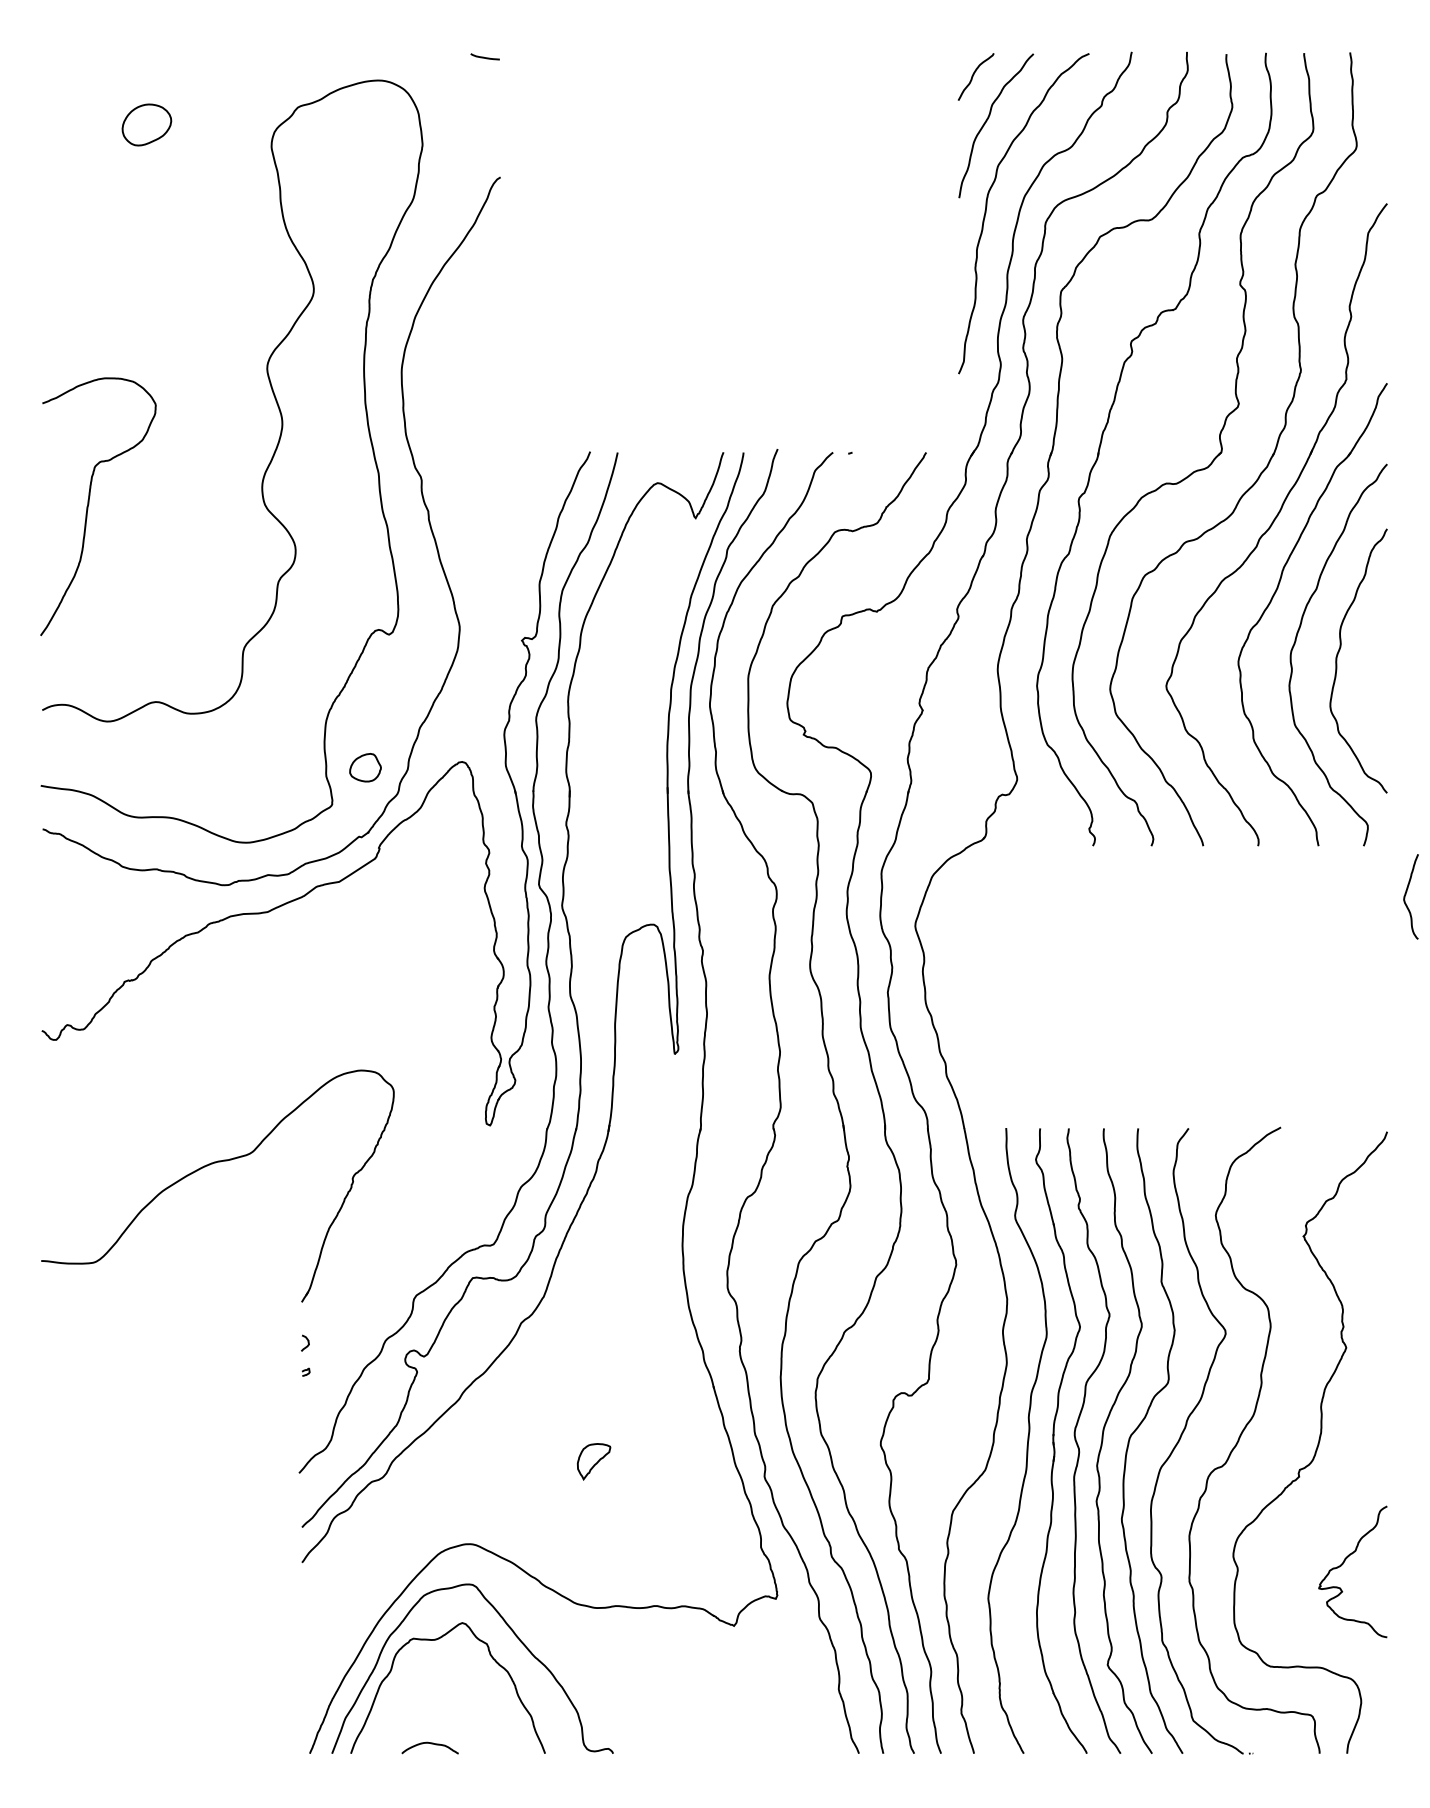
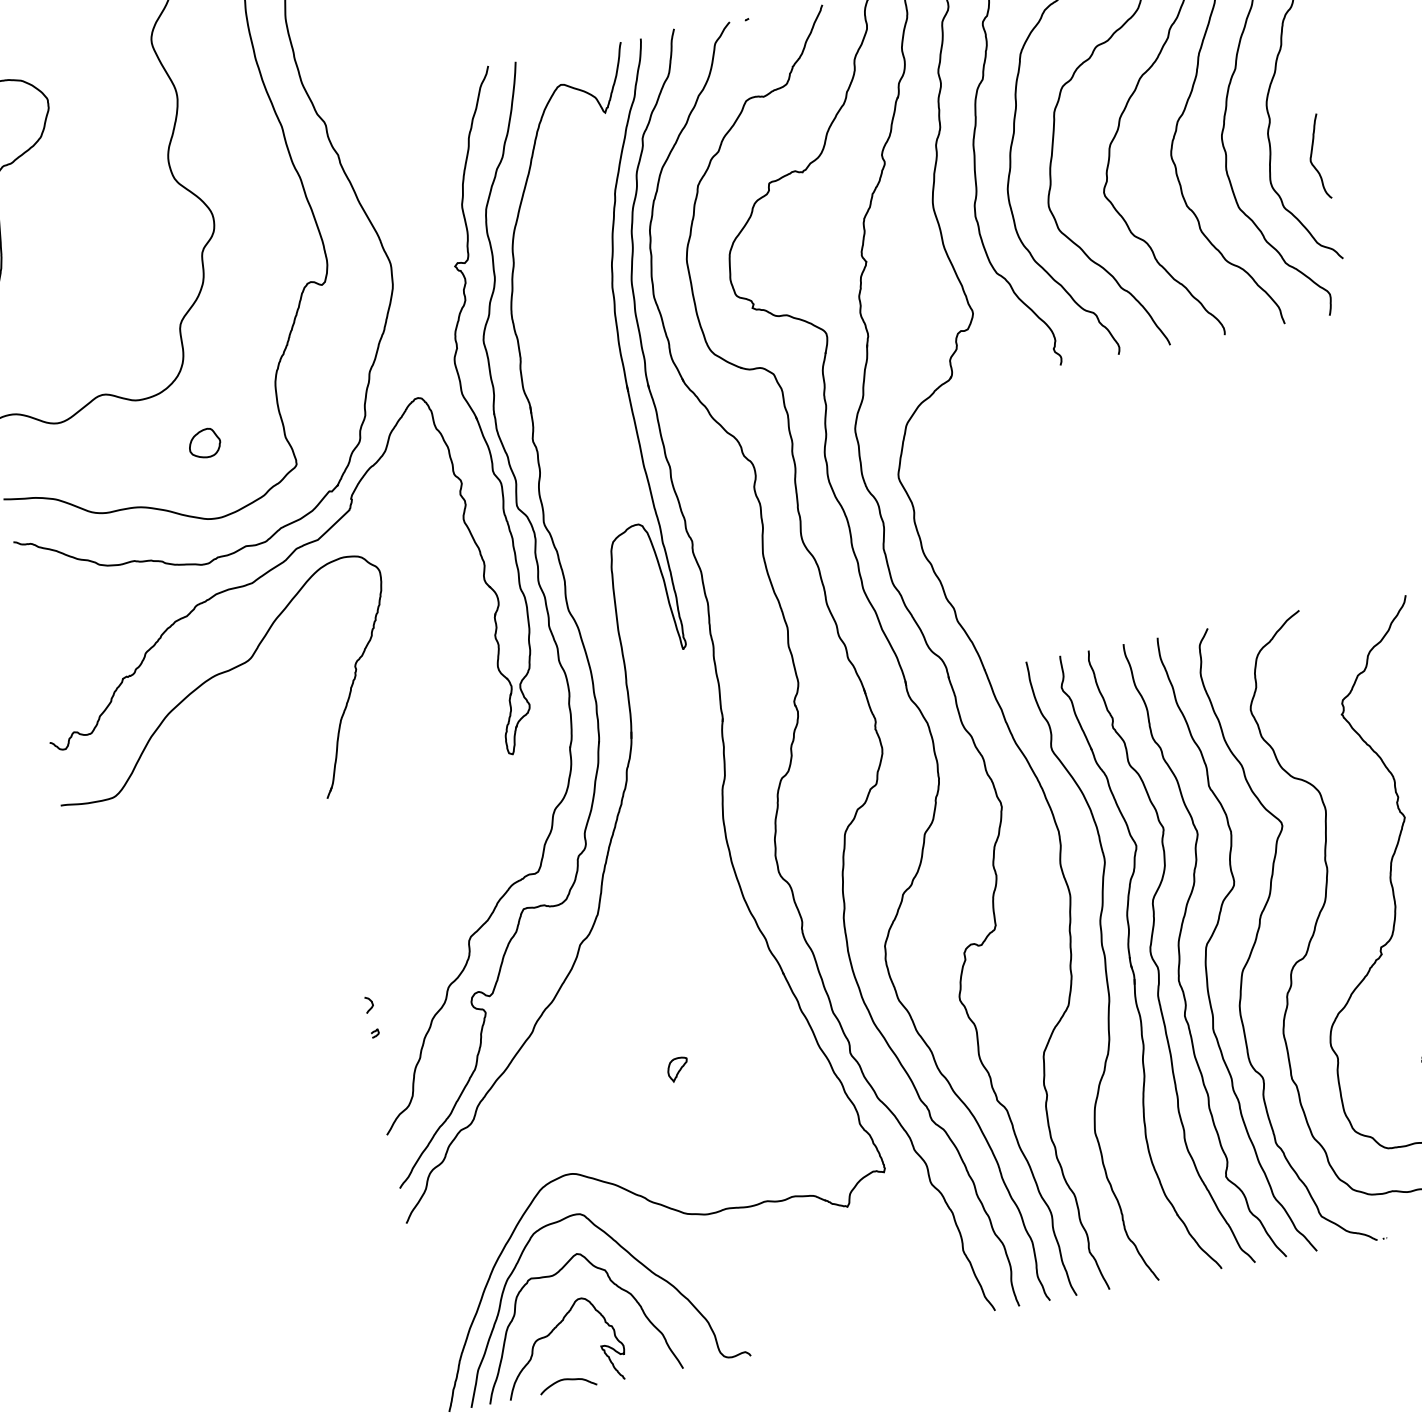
part: (365, 767) -> (204, 443), moved
curve: (1406, 894) -> (1312, 155), moved
part: (207, 1166) -> (208, 681), moved
part: (594, 1461) -> (678, 1069), size x0.62
curve: (421, 1697) -> (549, 1335), added

